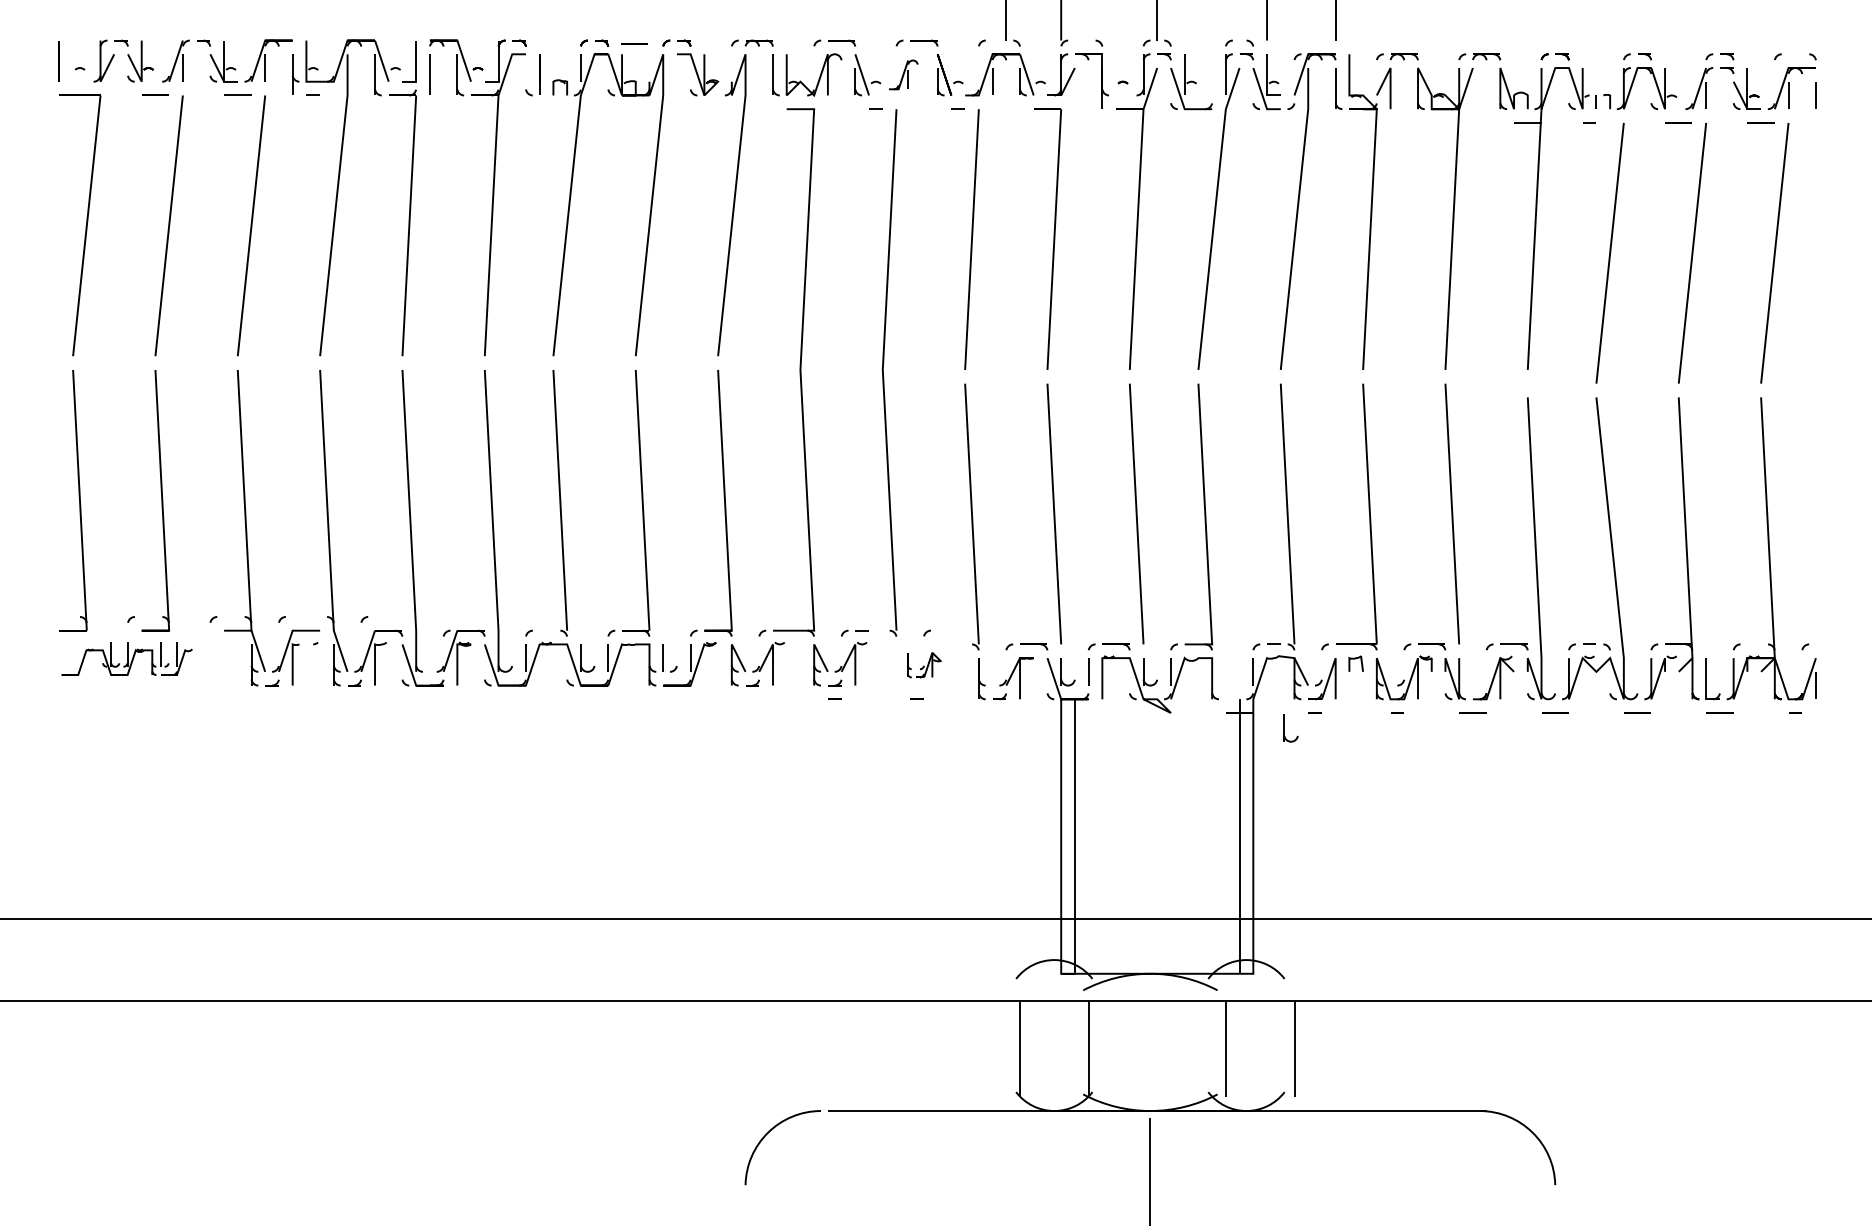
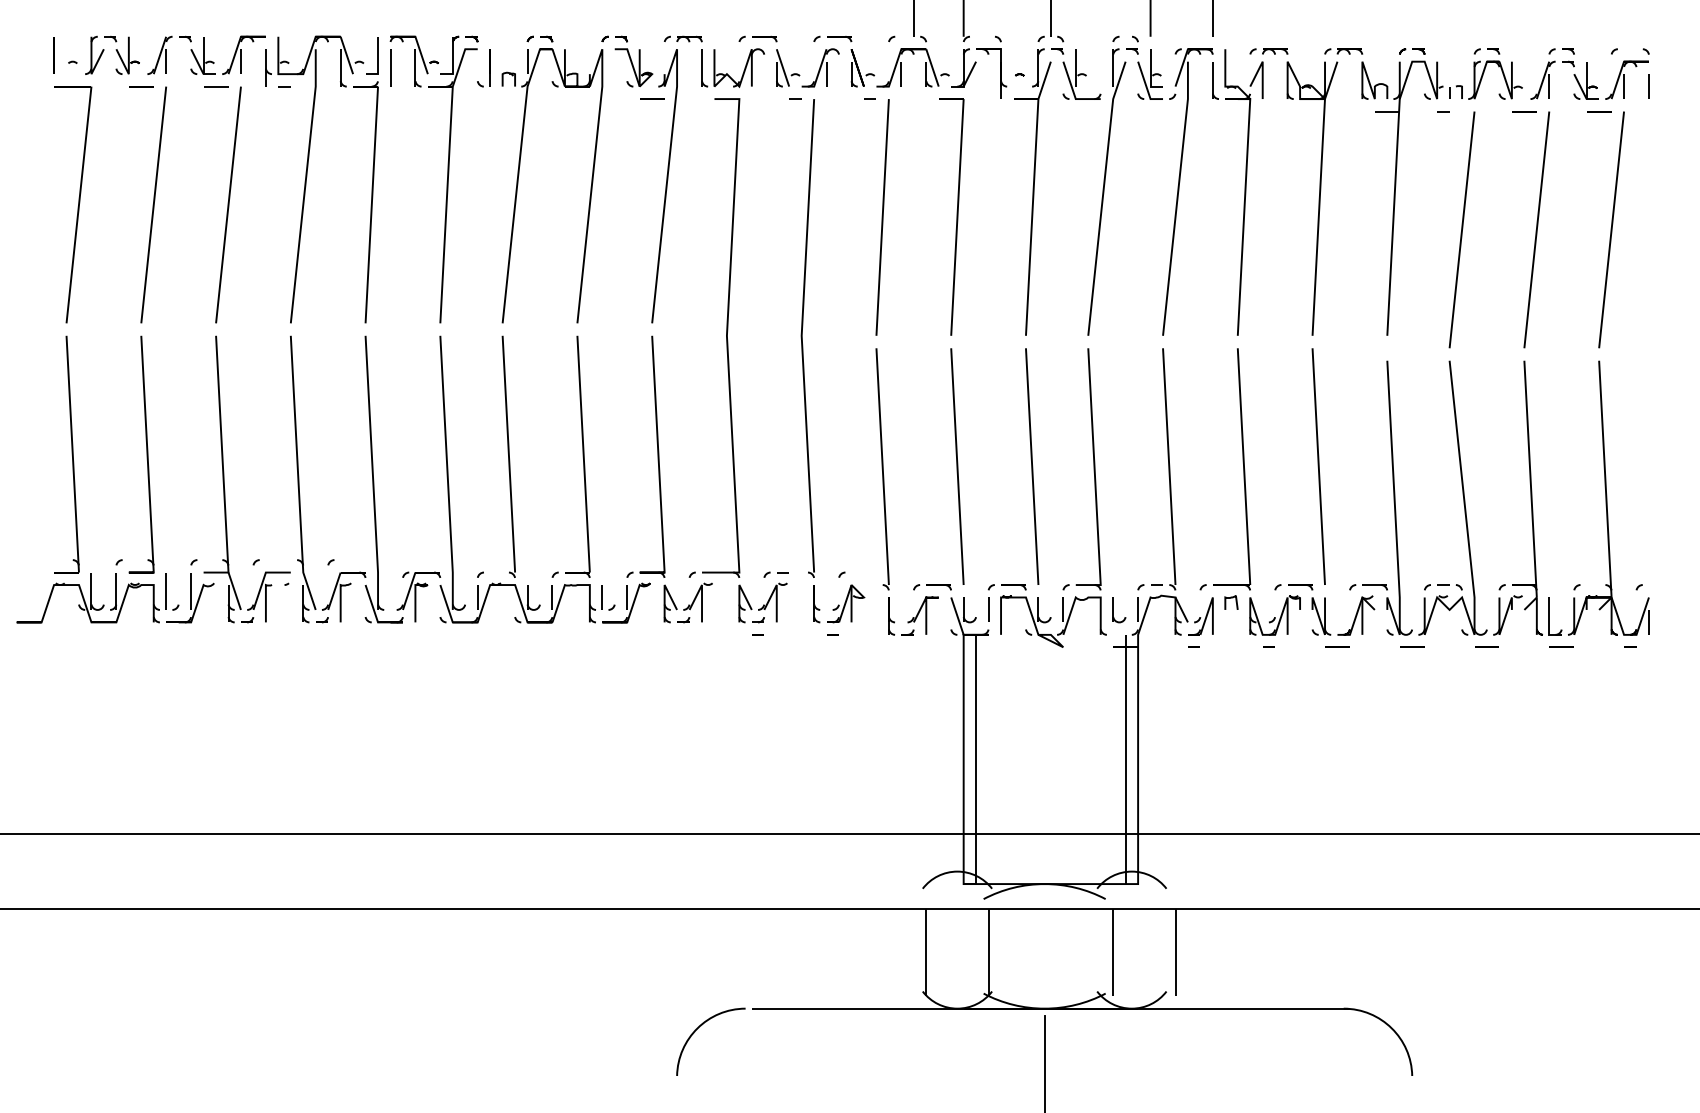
line: (634, 43) -> (652, 98), moved
part: (903, 74) -> (820, 67), size x1.43
part: (127, 659) -> (115, 598), size x1.67
part: (924, 664) -> (839, 603), size x1.67
part: (1291, 728) -> (1119, 610), moved

